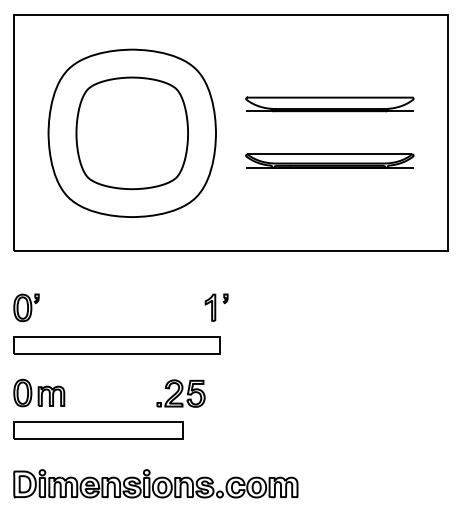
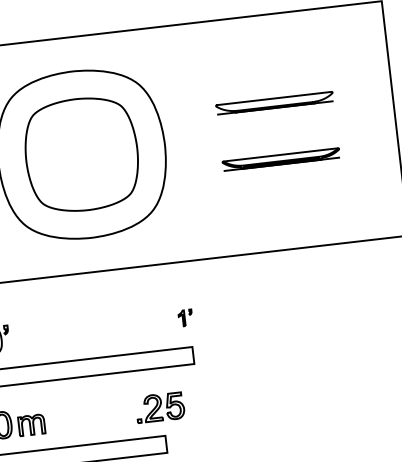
part: (329, 104) -> (274, 103), size x0.7
part: (329, 160) -> (280, 158), size x0.7
part: (216, 307) -> (185, 317), size x0.6

